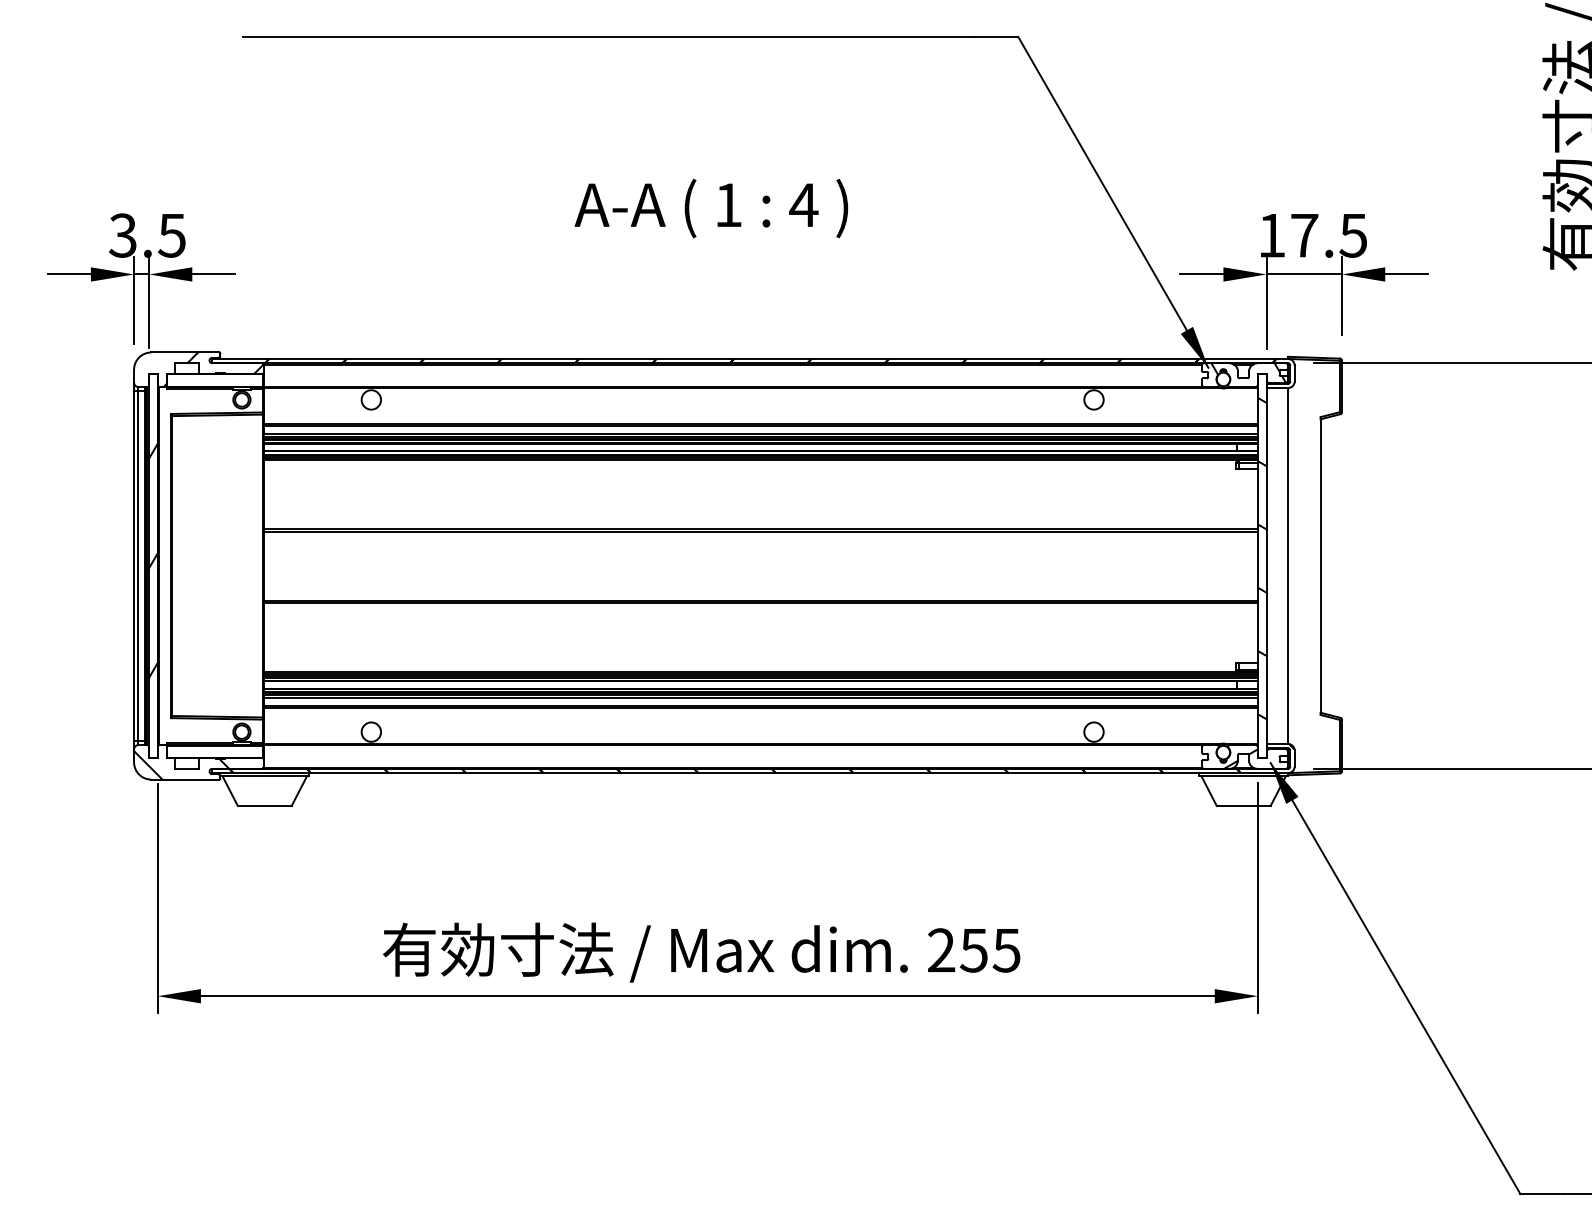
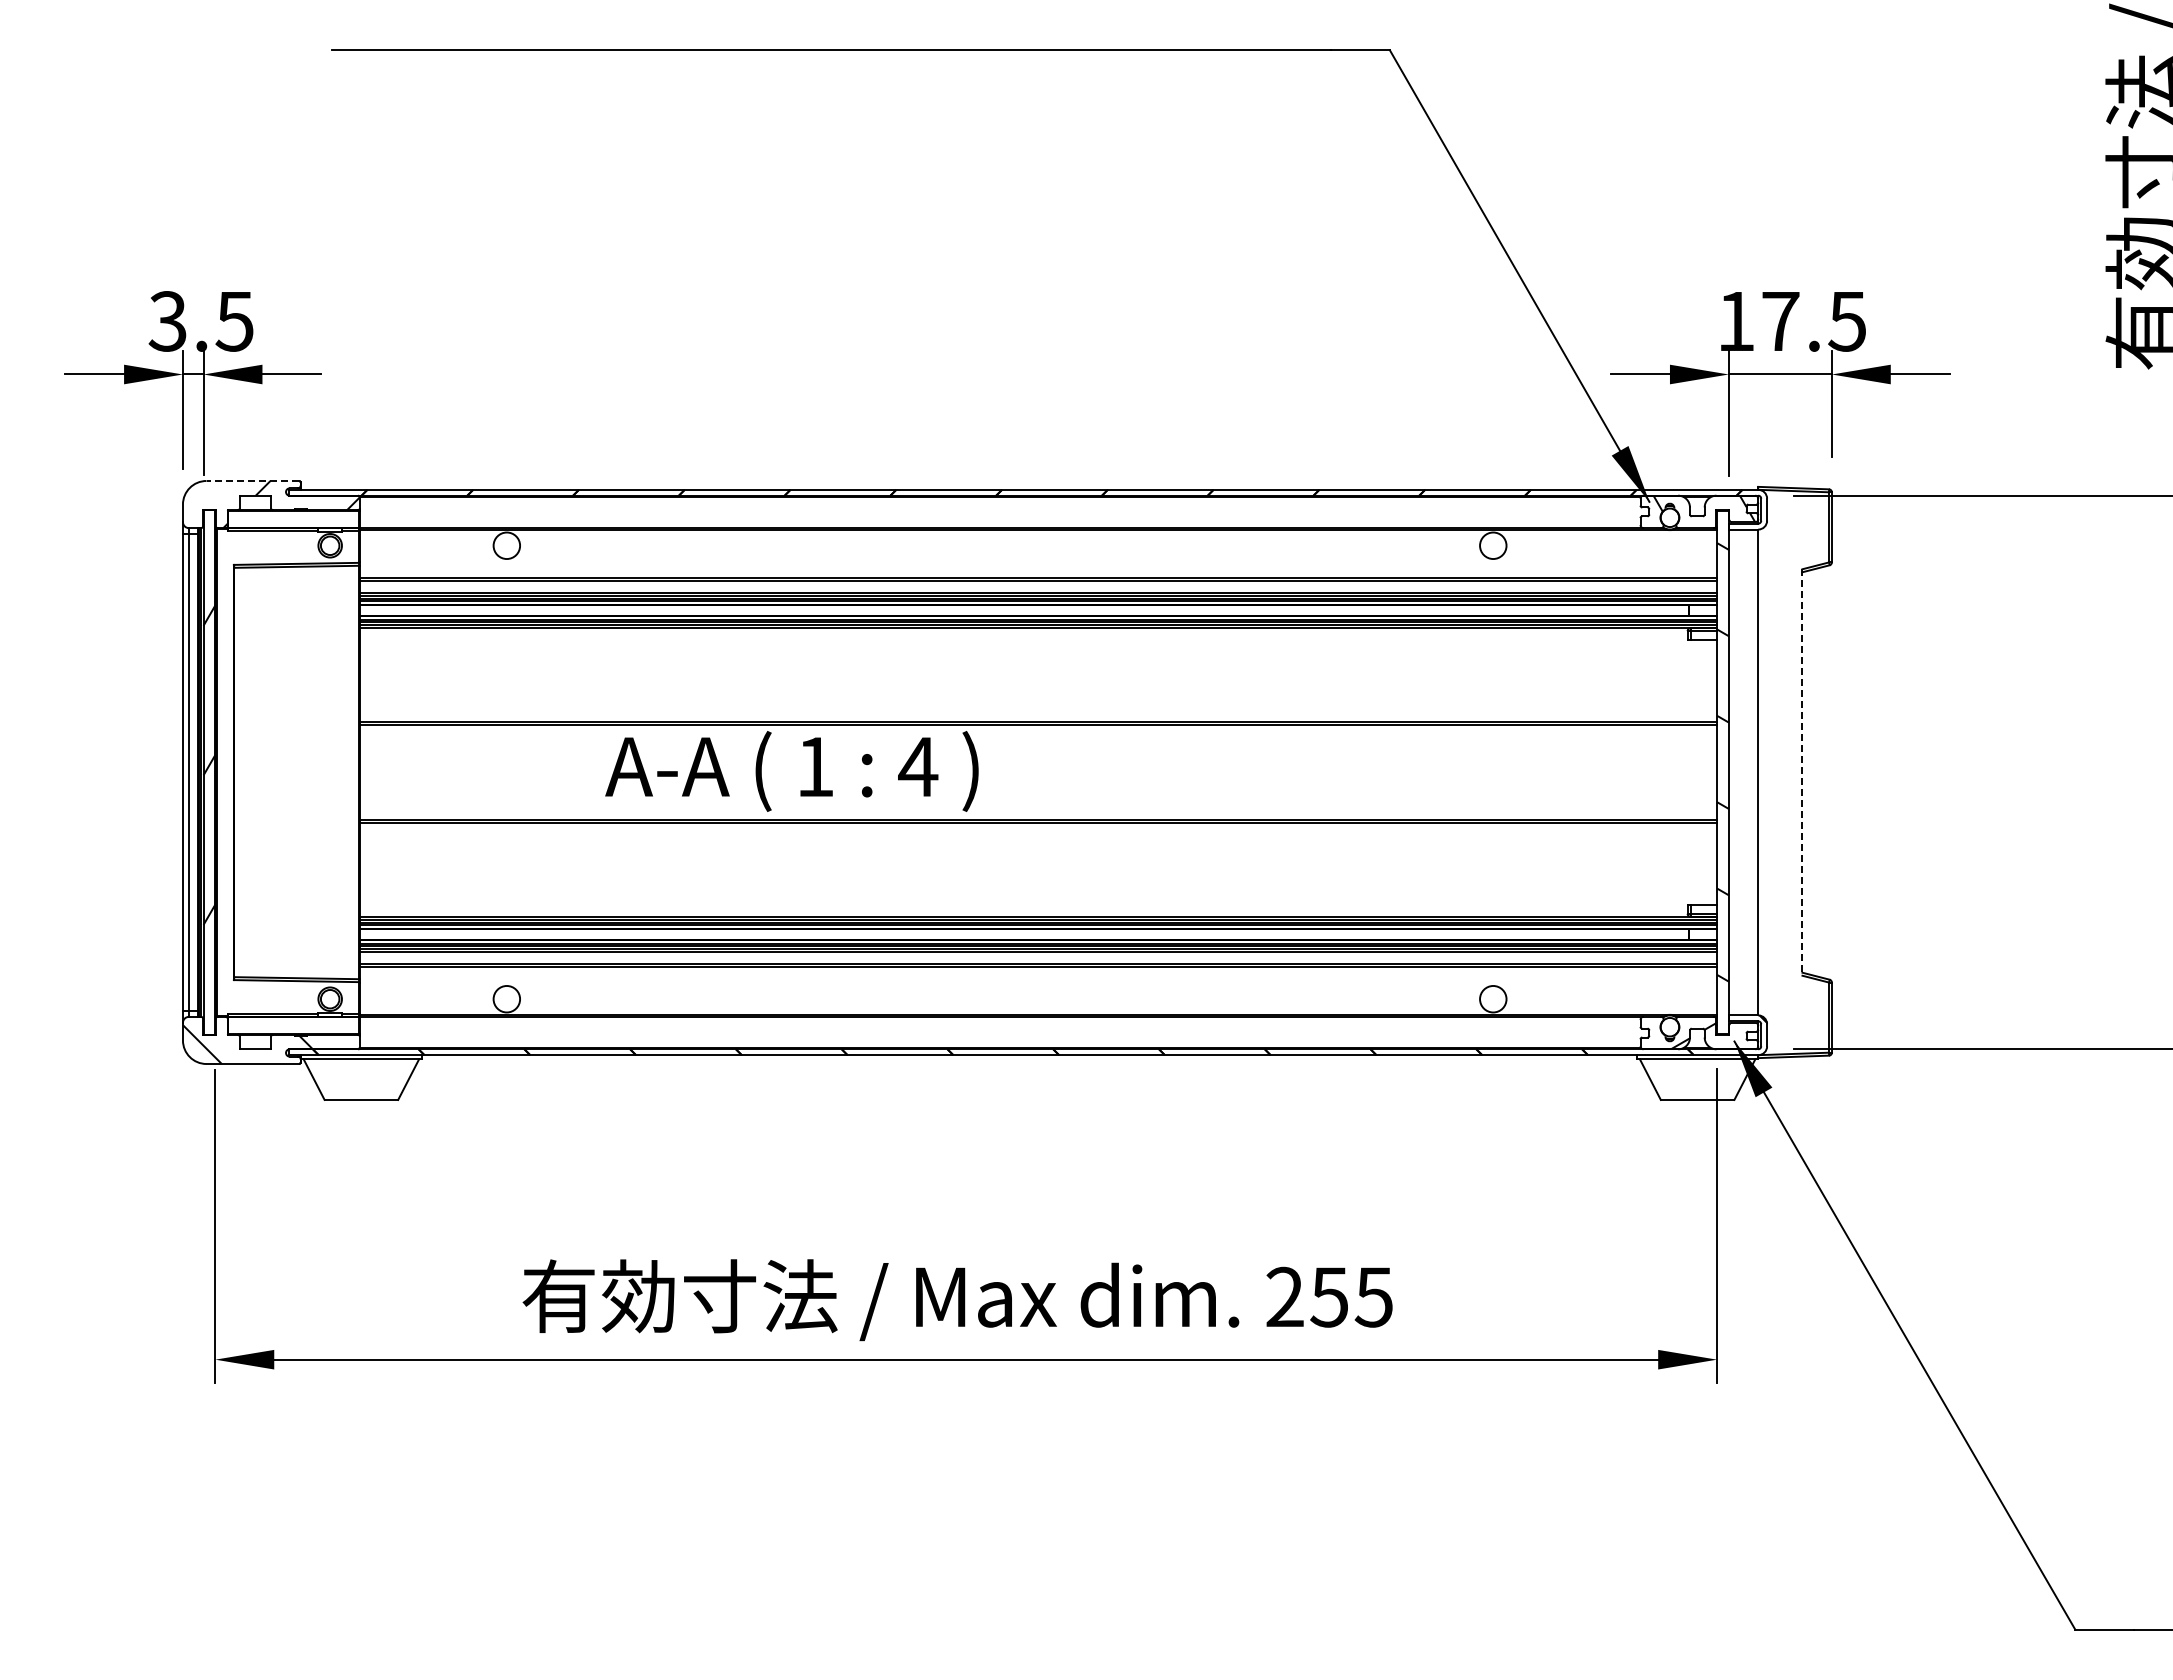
text: (711, 208) -> (791, 771), moved
line: (185, 352) -> (252, 480), solid -> dashed
line: (1320, 566) -> (1802, 773), solid -> dashed

